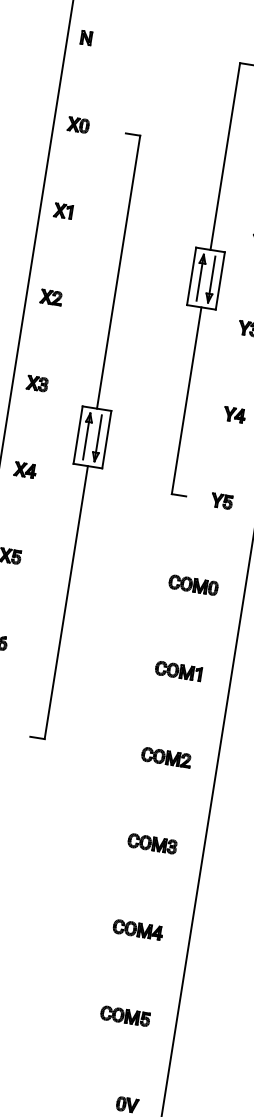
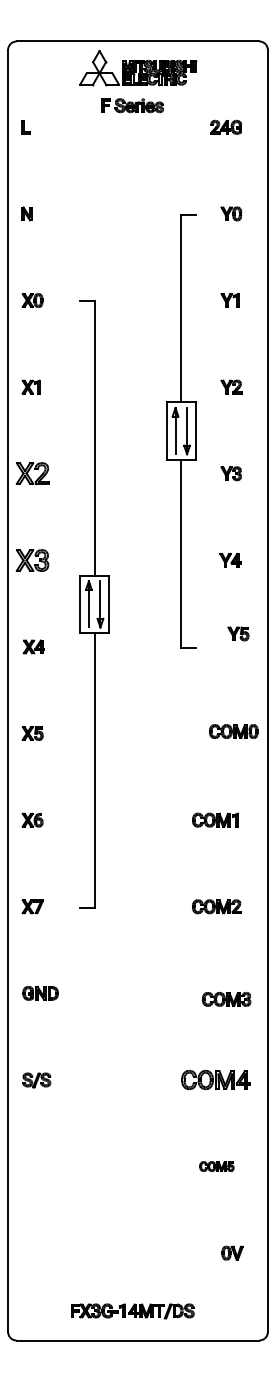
part: (51, 297) -> (32, 473), size x1.6
part: (37, 382) -> (32, 559), size x1.6
part: (221, 500) -> (238, 633), moved
part: (193, 585) -> (233, 731), moved
part: (152, 843) -> (226, 999), moved
part: (137, 929) -> (215, 1079), size x1.4
part: (125, 1016) -> (216, 1166), size x0.7

